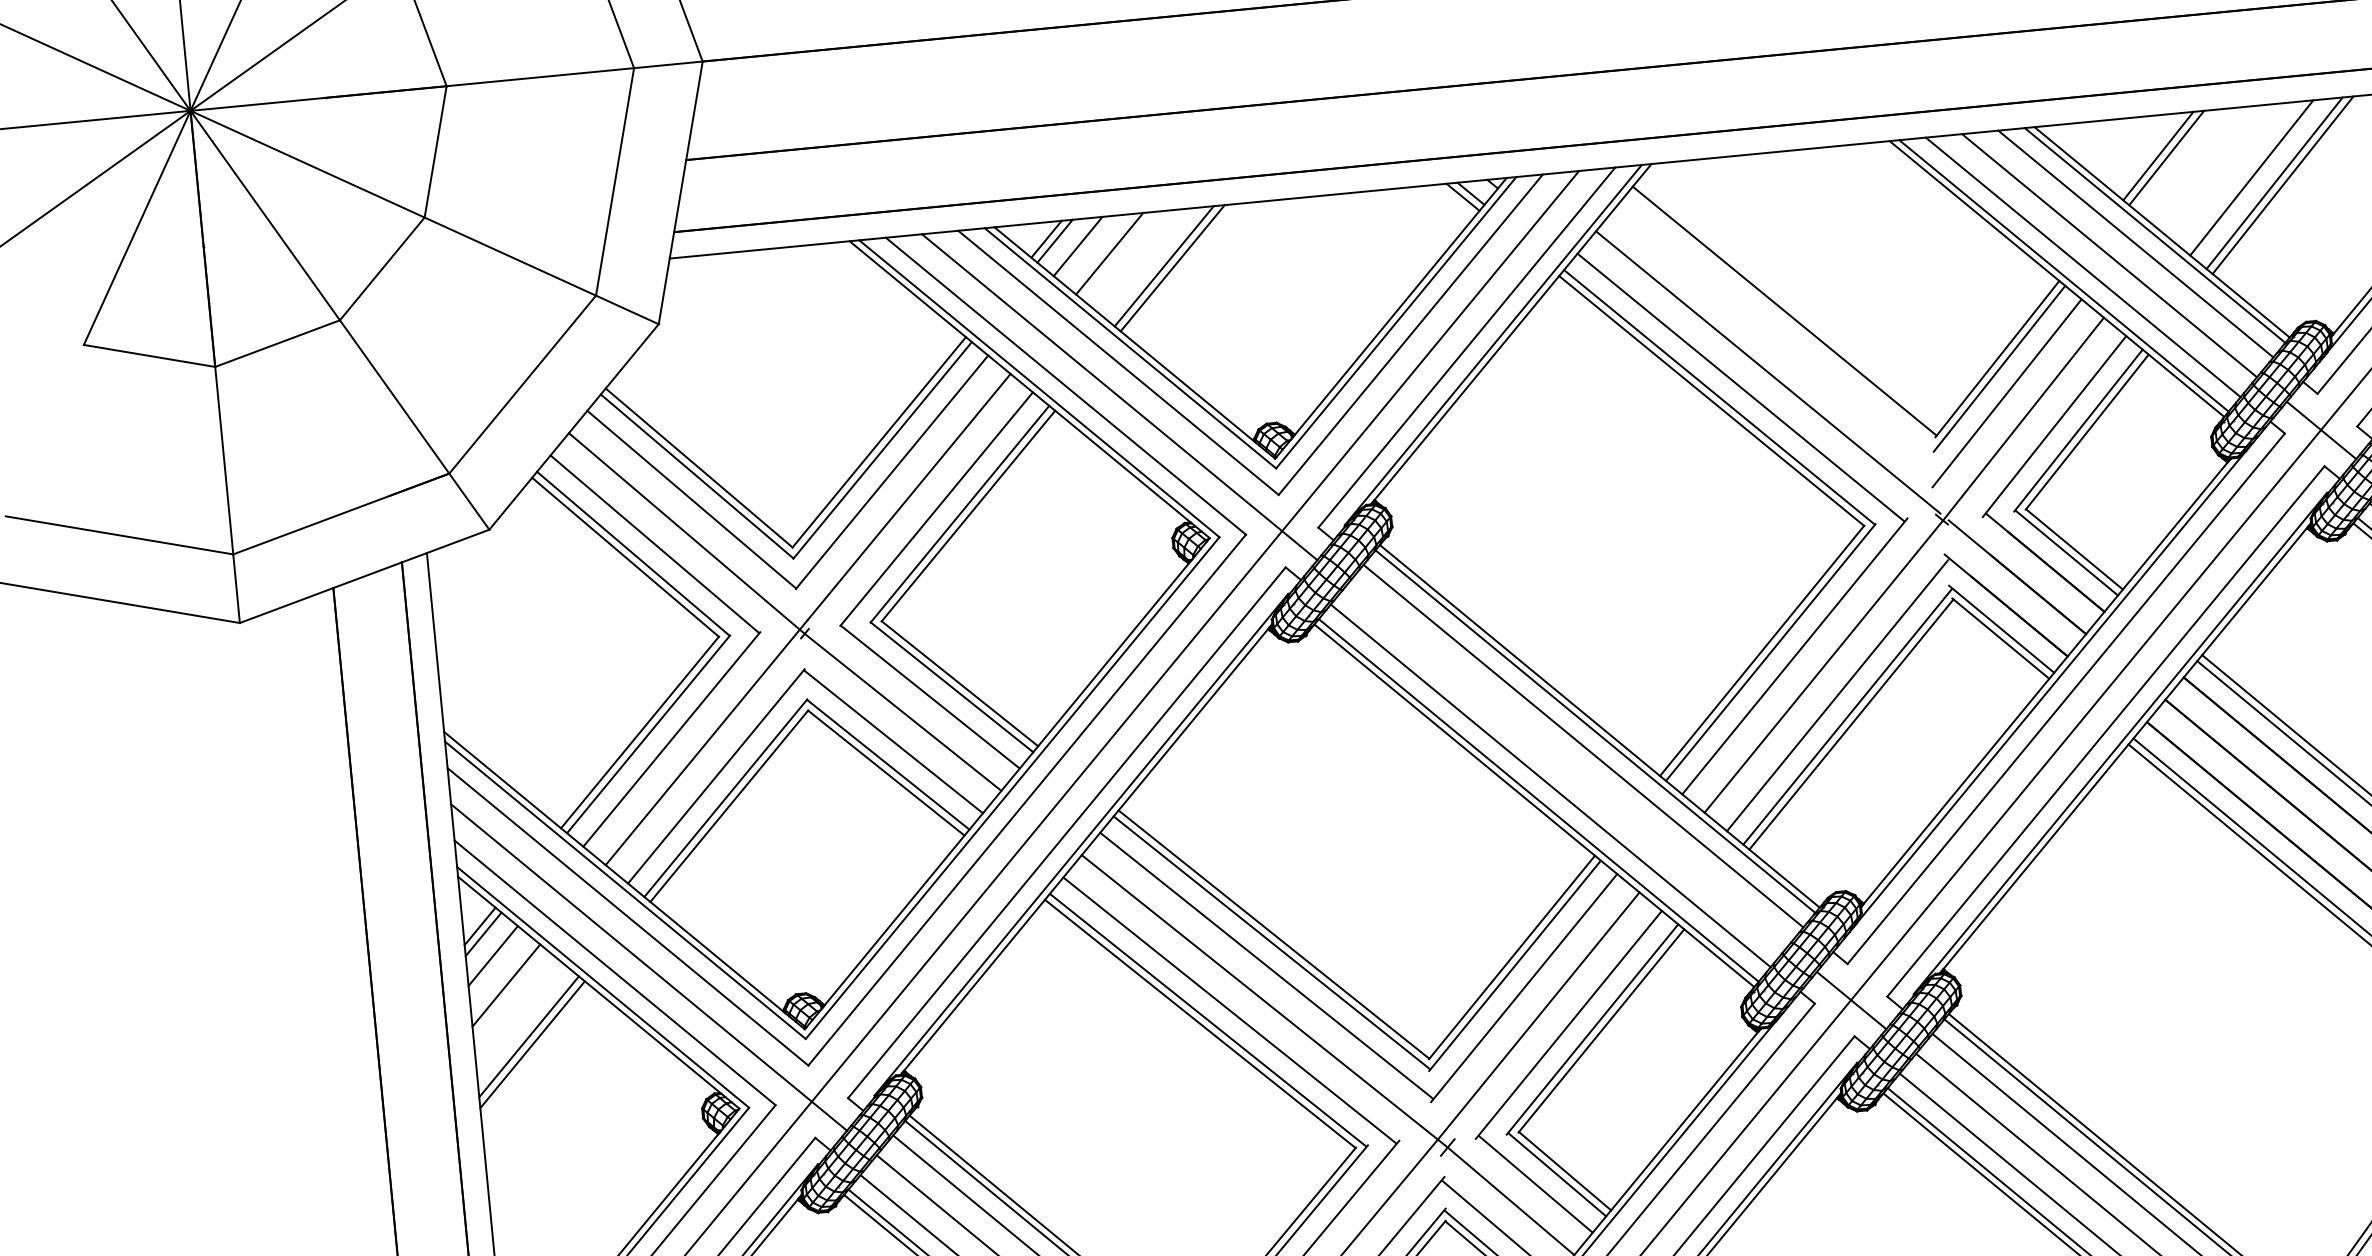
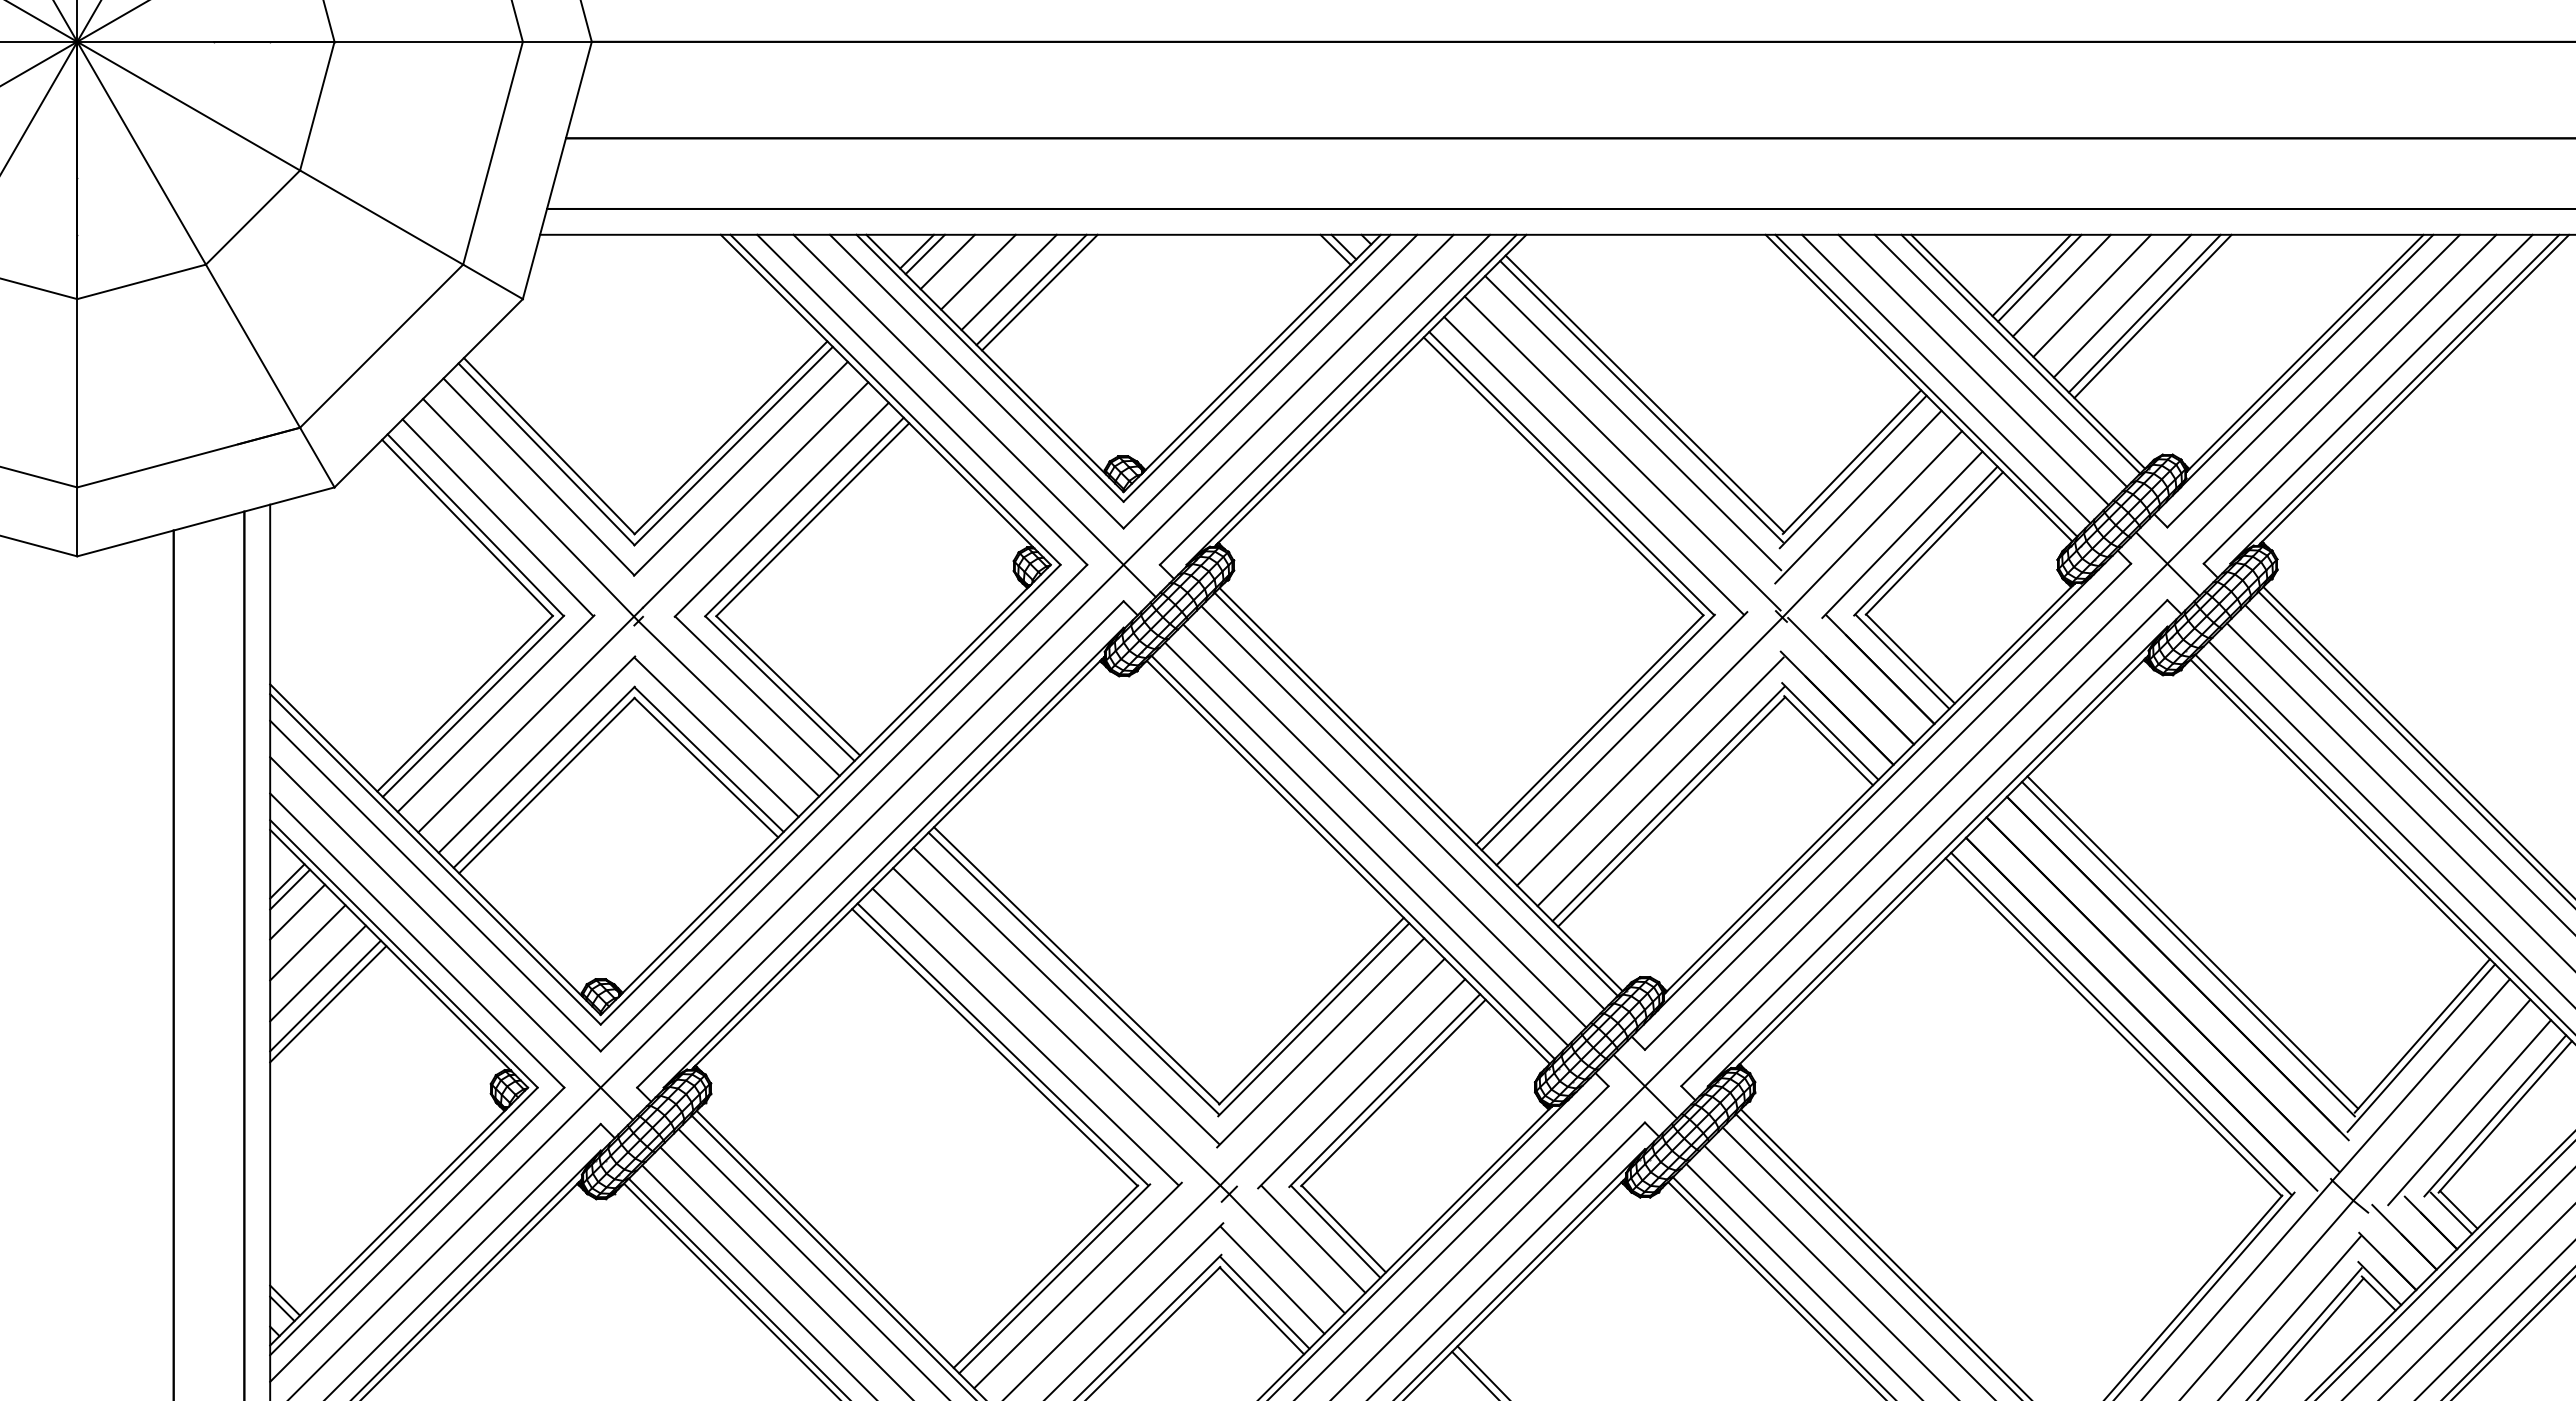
line: (2188, 163) -> (2061, 285), added
line: (2220, 170) -> (2092, 295), added
line: (1140, 261) -> (1008, 282), added
line: (1782, 318) -> (1641, 401), added
line: (1776, 341) -> (1633, 423), added
line: (1566, 765) -> (1384, 825), added
line: (518, 1015) -> (317, 973), added

